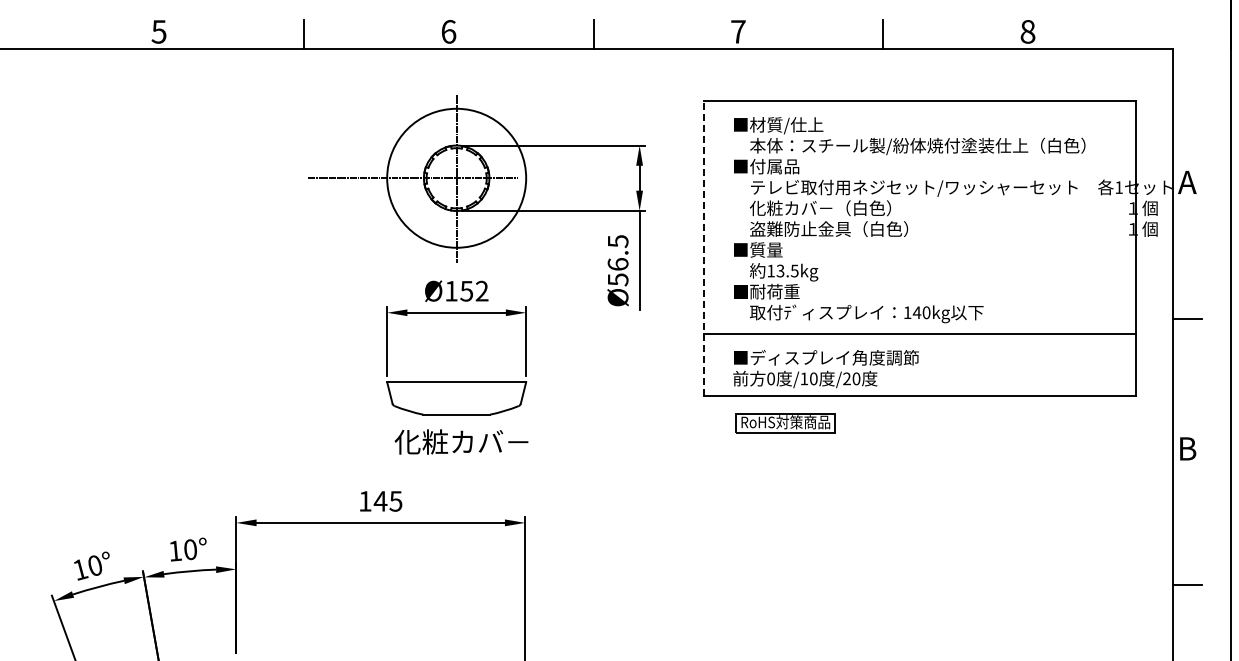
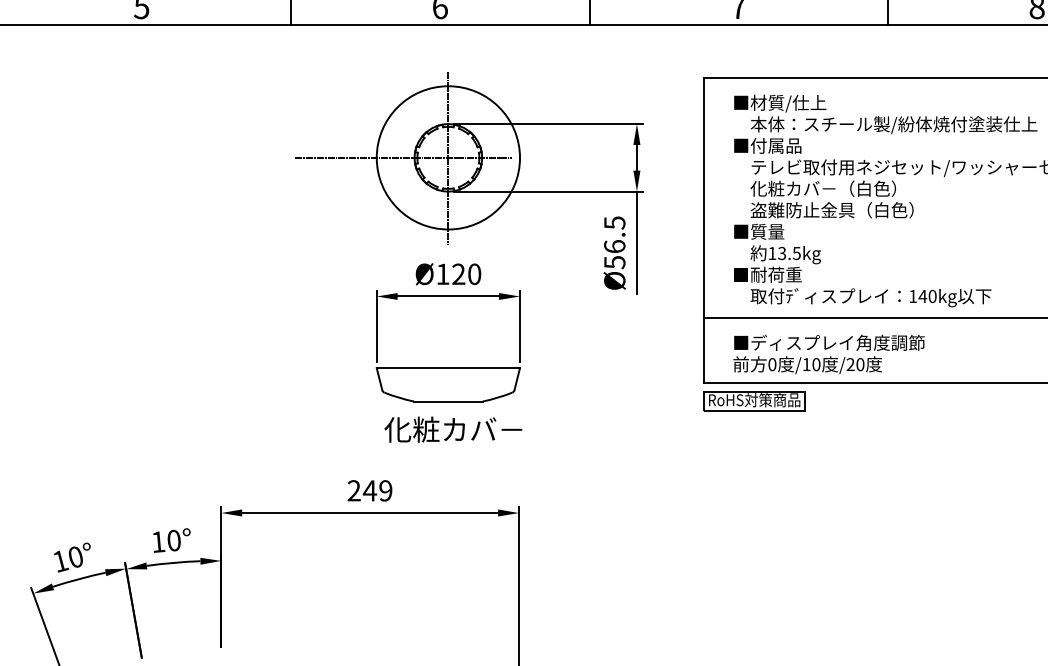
line: (704, 248) -> (703, 230), dashed -> solid
text: (474, 290) -> (466, 273), Ø152 -> Ø120
part: (785, 423) -> (754, 401), moved
text: (380, 501) -> (369, 490), 145 -> 249

